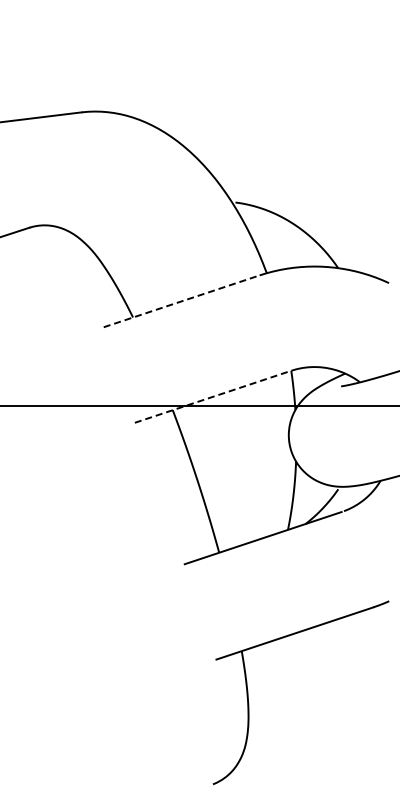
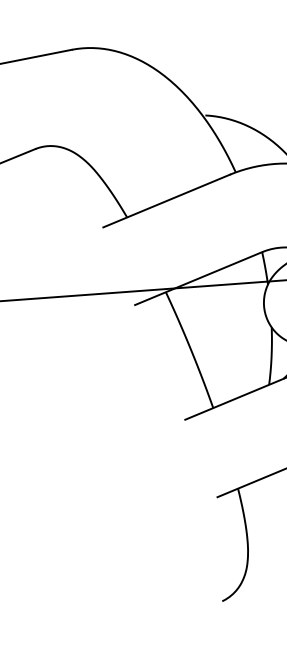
line: (182, 301) -> (167, 201), dashed -> solid
line: (213, 396) -> (198, 278), dashed -> solid

